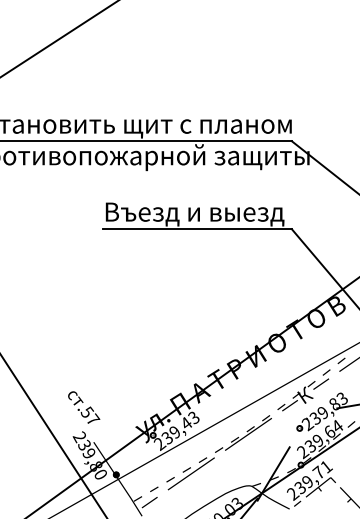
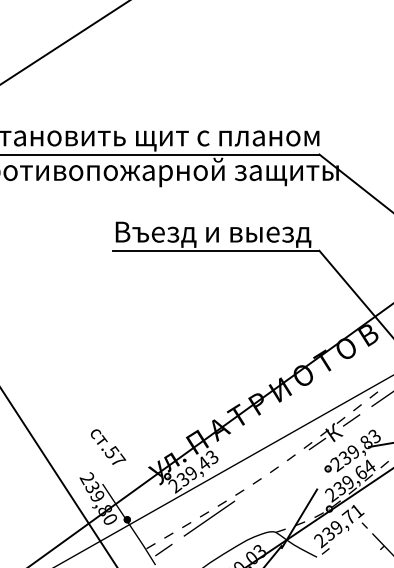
text: (84, 407) -> (108, 447), moved
fill: (248, 434) -> (271, 475), removed
fill: (318, 487) -> (348, 533), removed

